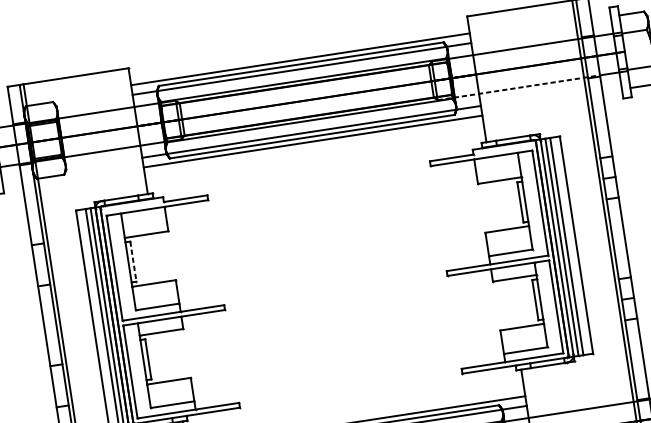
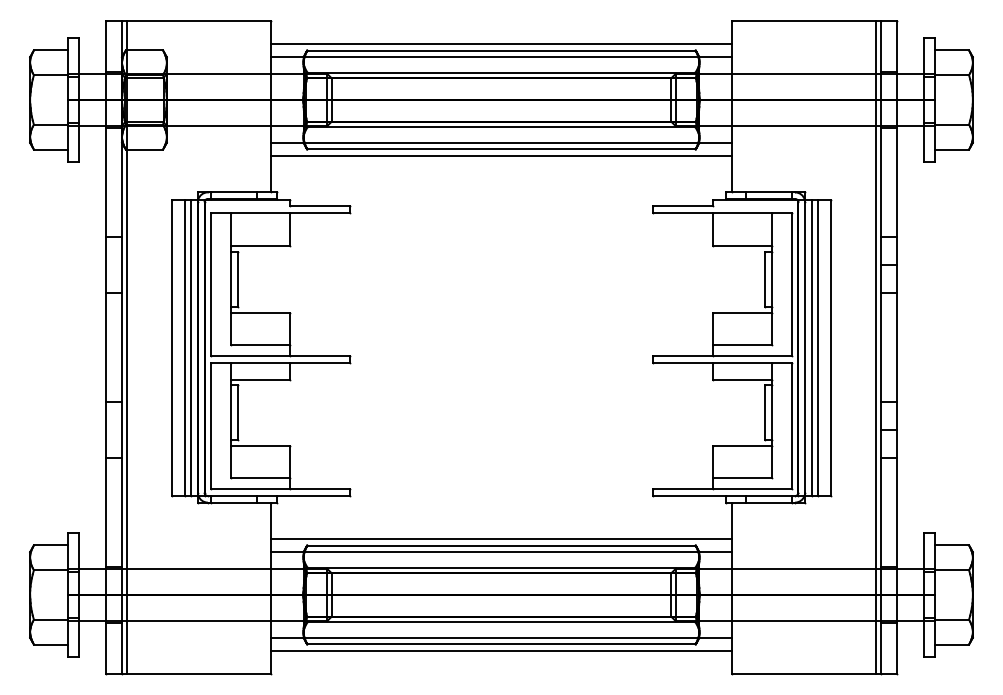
line: (518, 87) -> (786, 126), dashed -> solid
line: (133, 262) -> (237, 280), dashed -> solid

